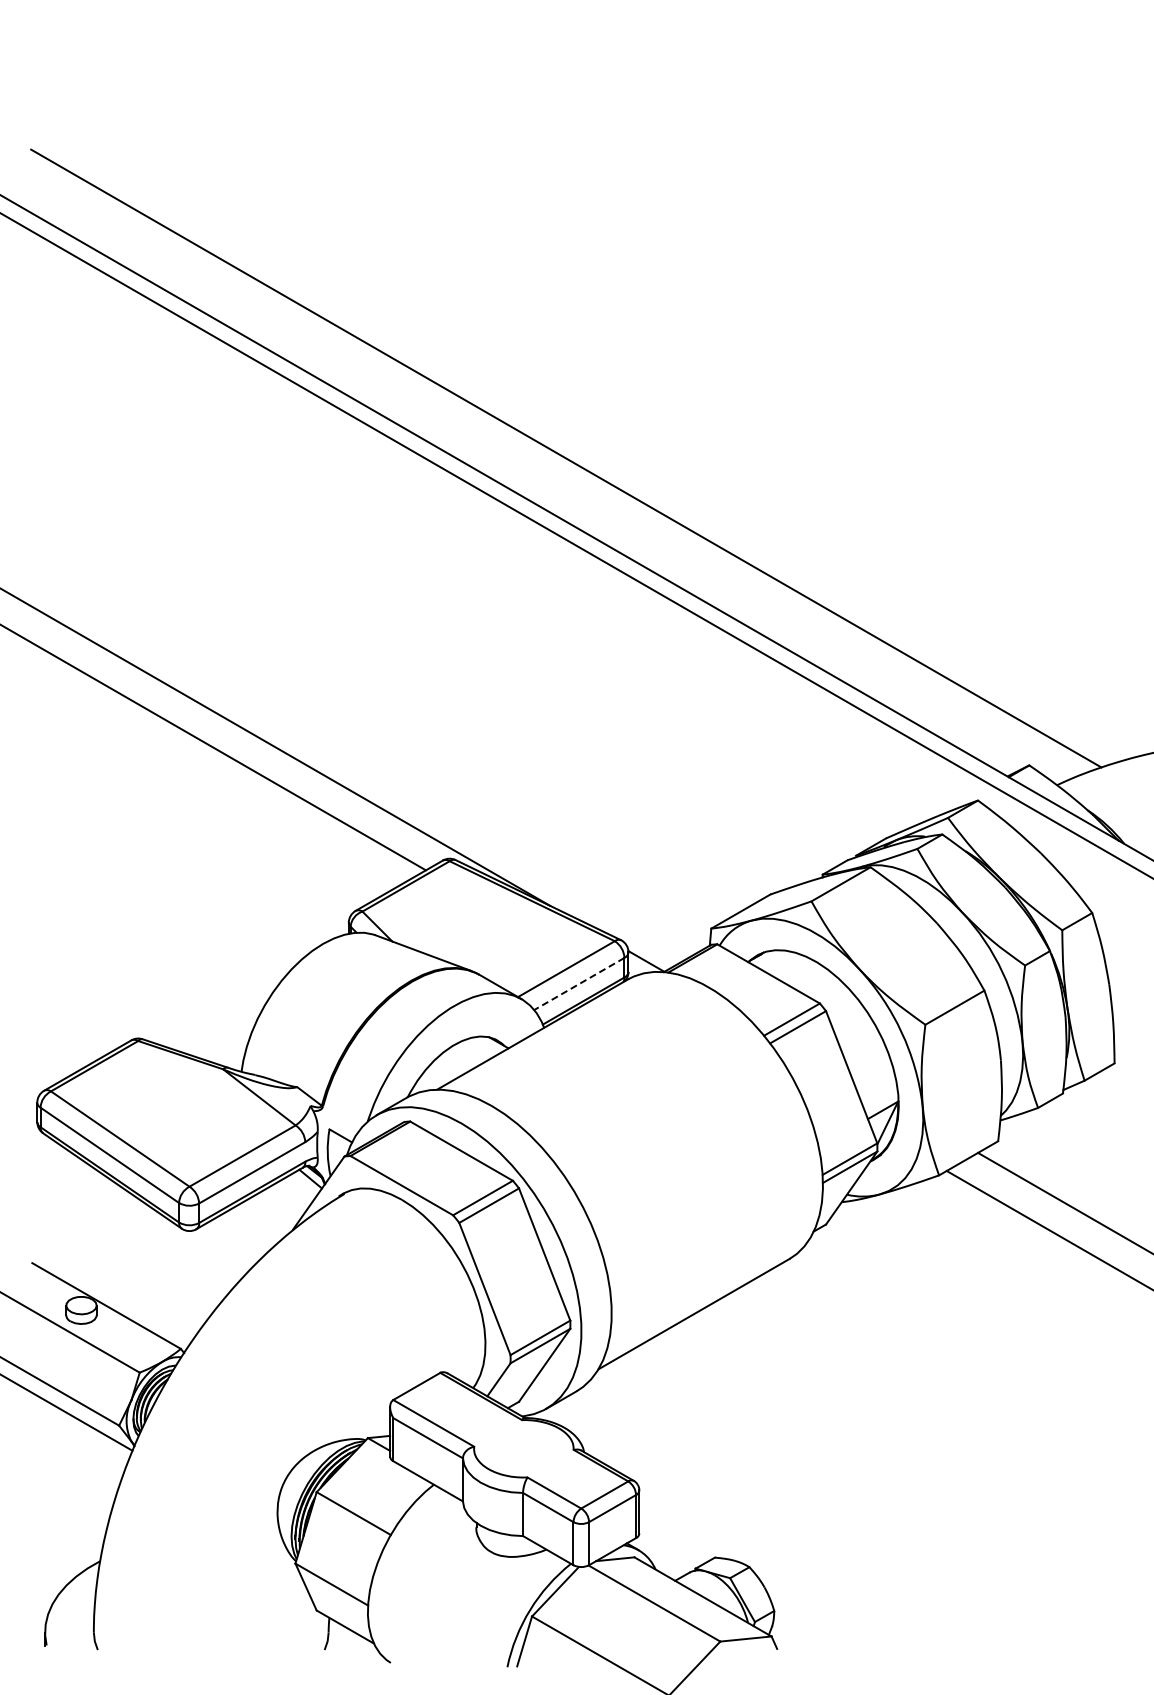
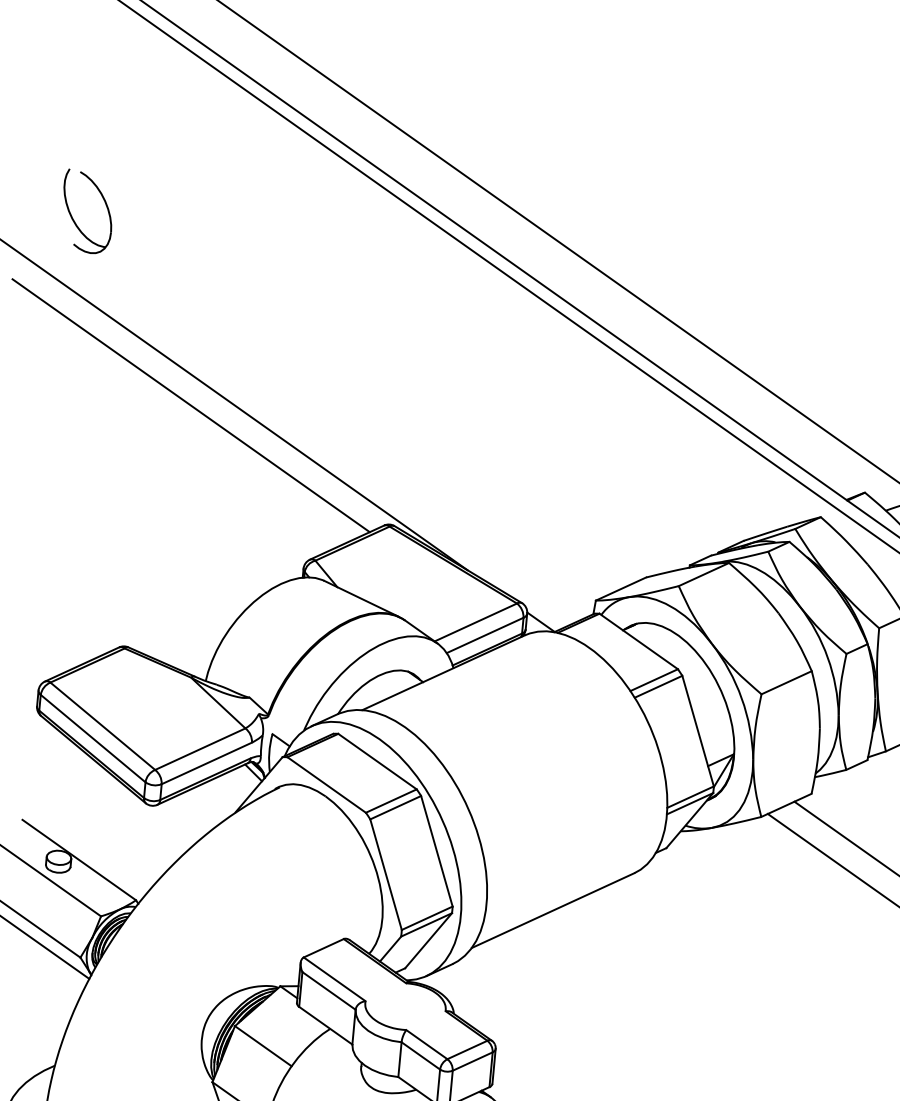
part: (27, 520) -> (74, 219), added
line: (578, 984) -> (484, 635), dashed -> solid

